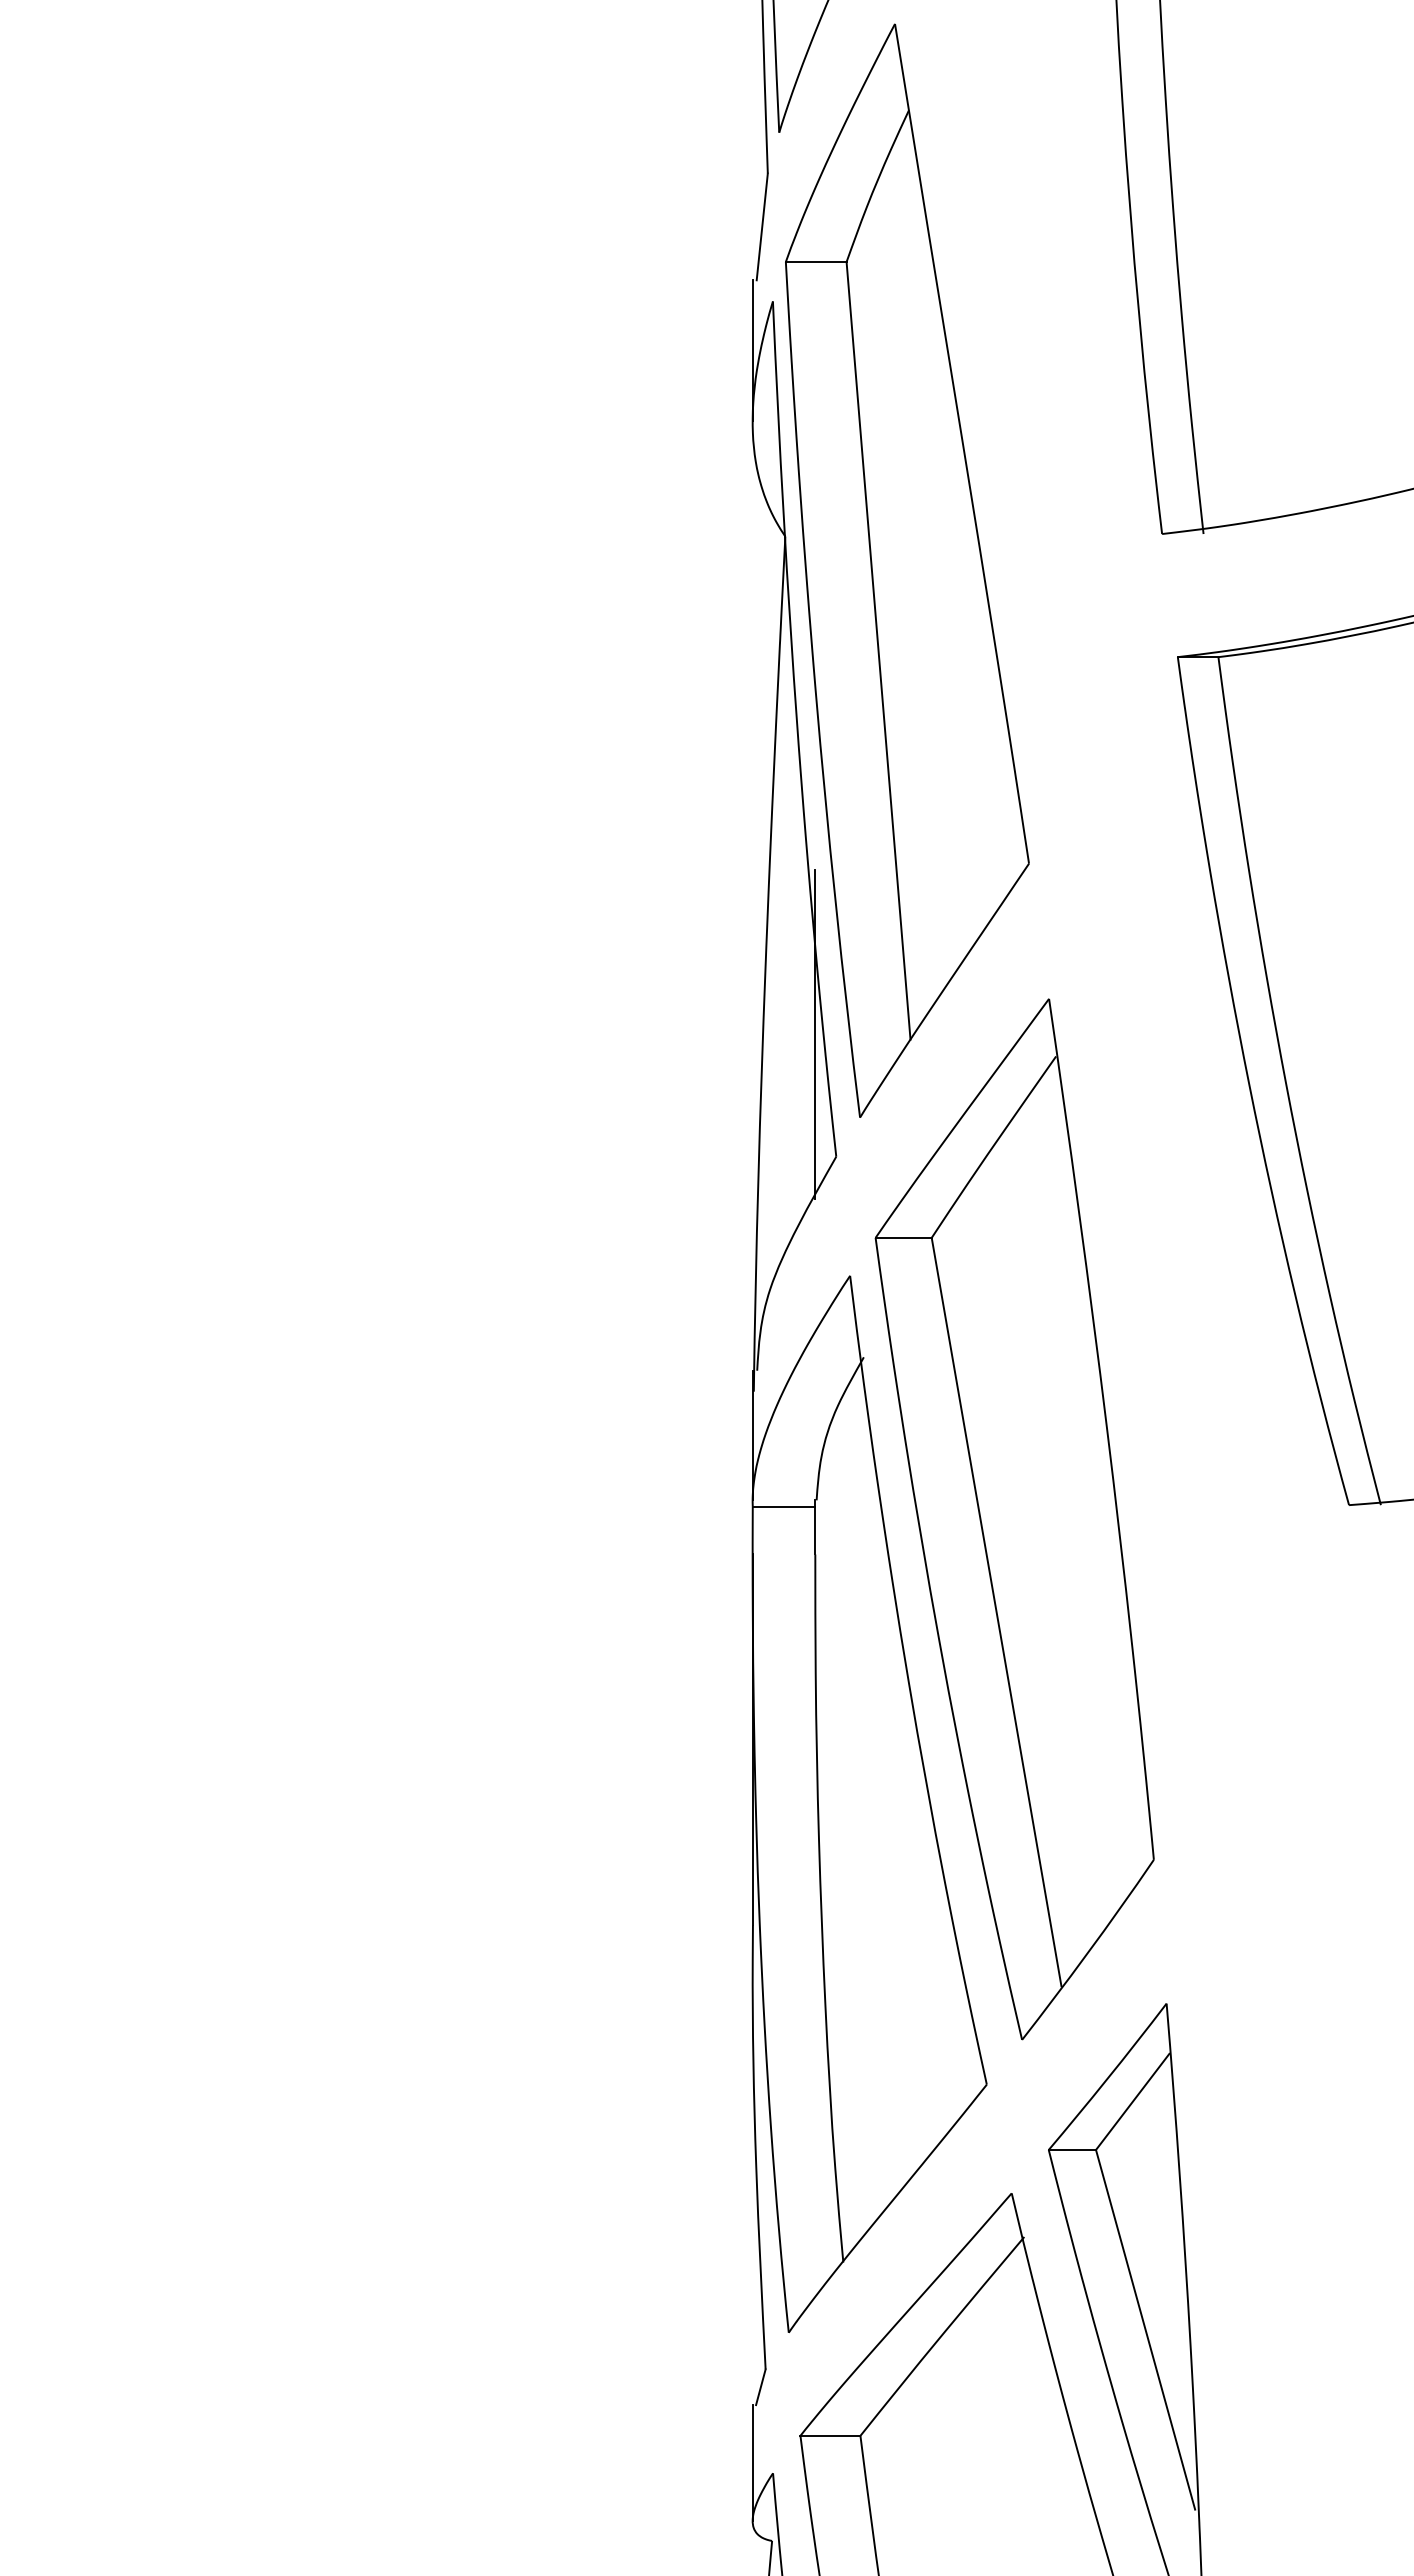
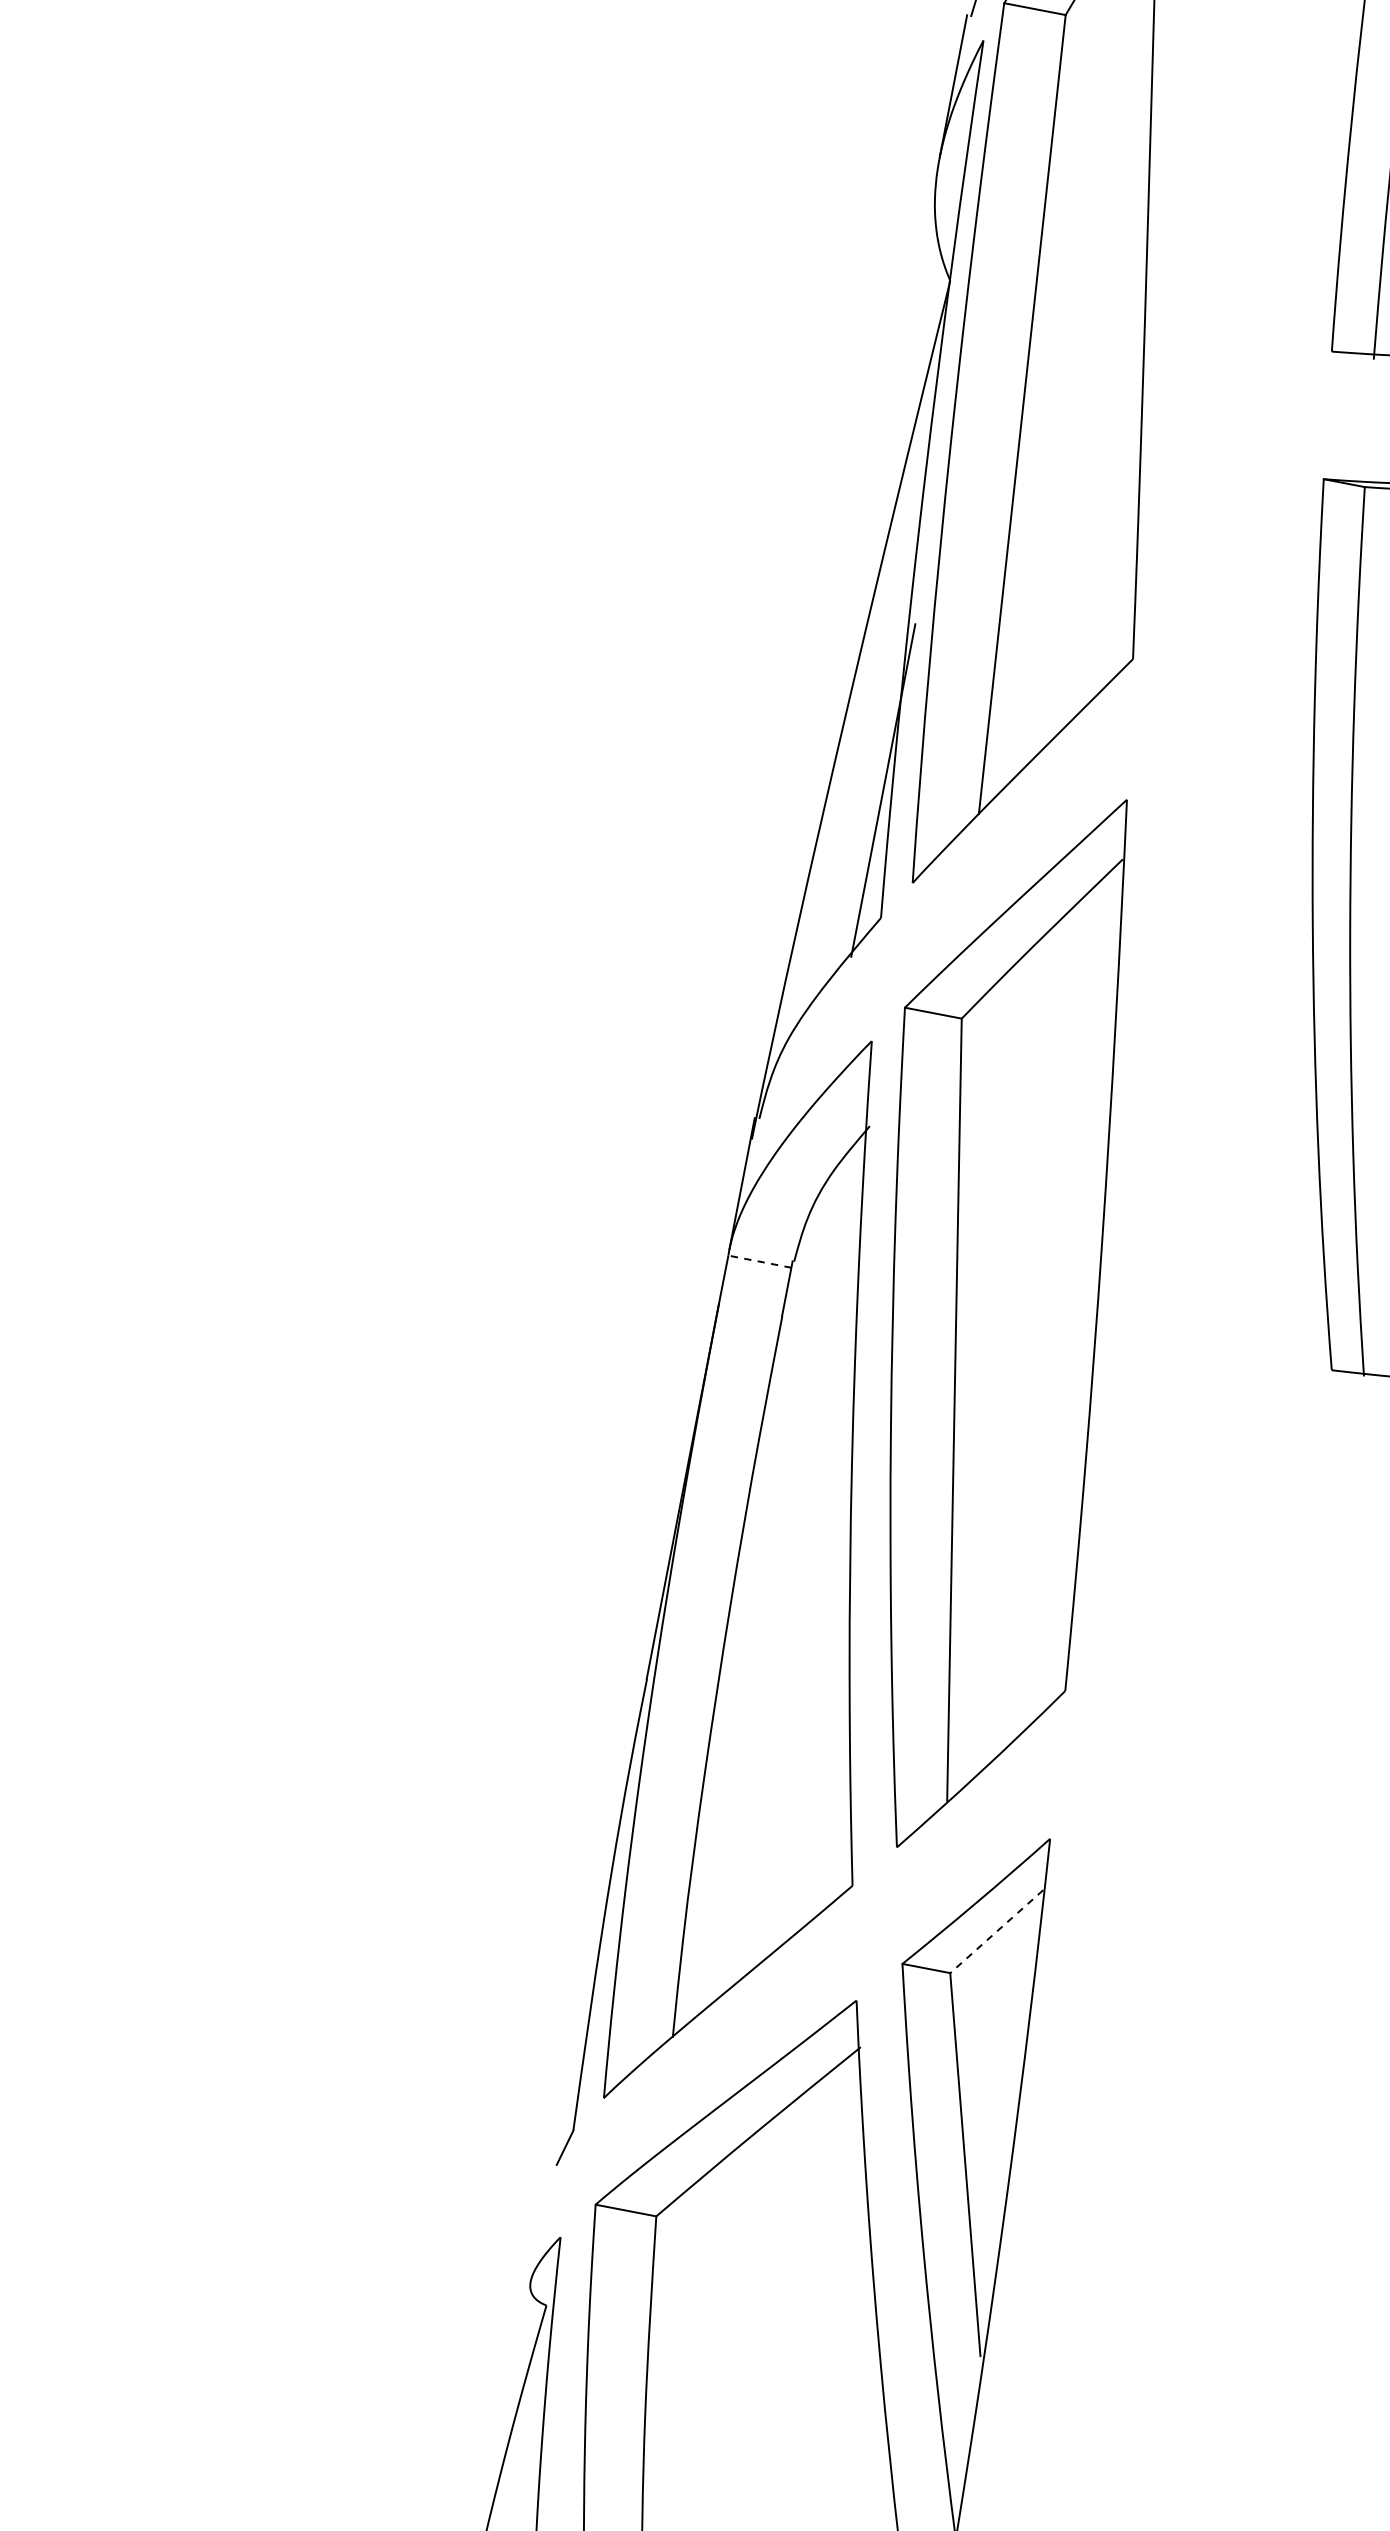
line: (783, 1506) -> (759, 1261), solid -> dashed
line: (1132, 2102) -> (996, 1932), solid -> dashed
line: (752, 2462) -> (541, 2222), removed

